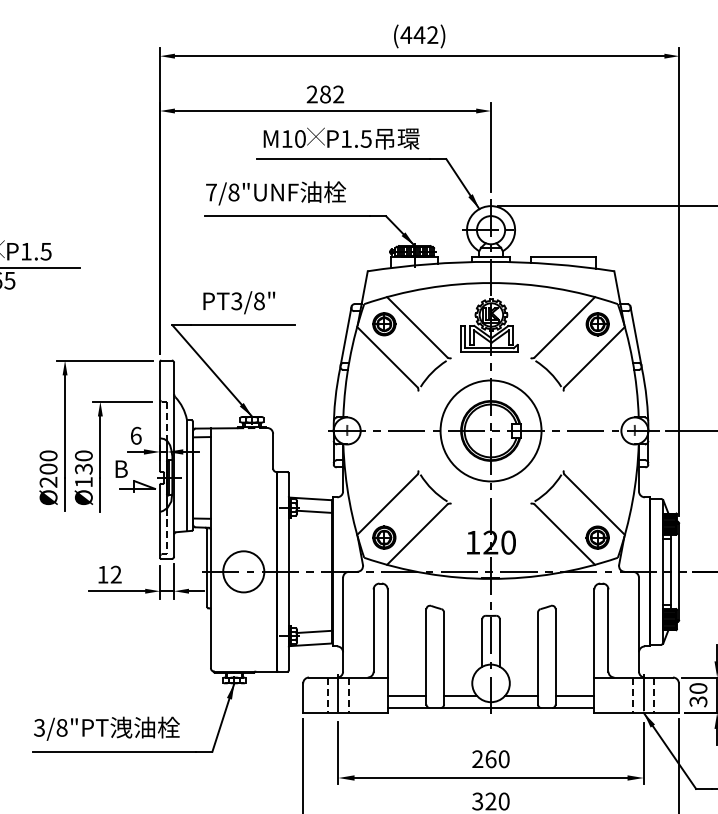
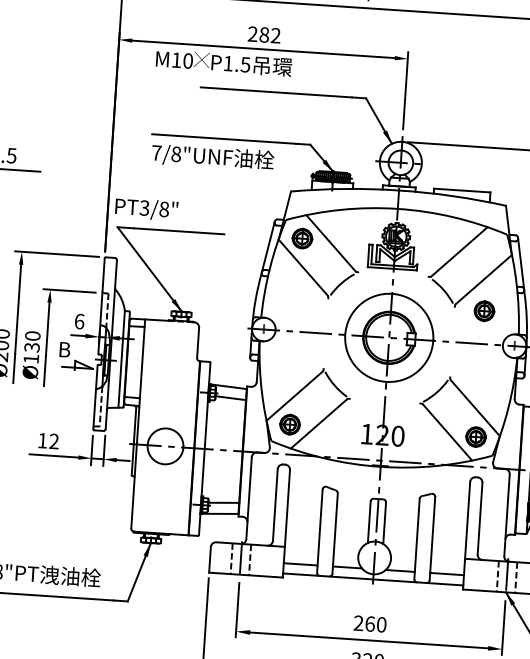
text: (341, 138) -> (224, 62), moved
text: (276, 193) -> (213, 157), moved
text: (239, 302) -> (146, 209), moved
part: (597, 324) -> (484, 311), moved

